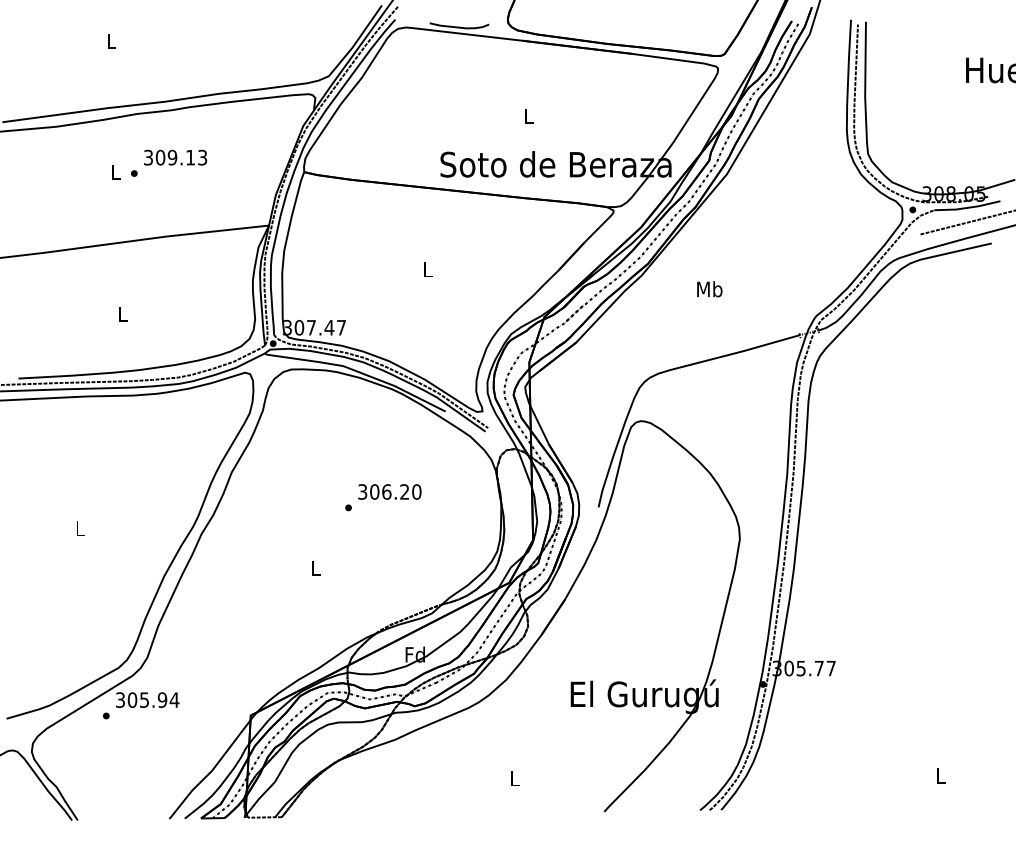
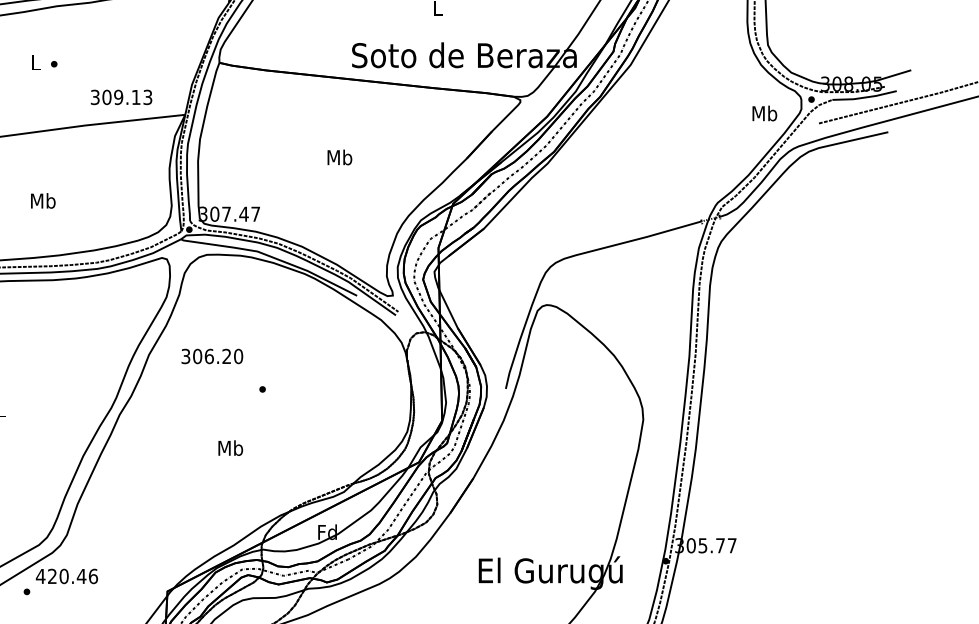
text: (175, 157) -> (121, 97), moved
text: (427, 269) -> (339, 157), L -> Mb
text: (709, 289) -> (764, 113), moved
text: (122, 314) -> (42, 201), L -> Mb
text: (389, 491) -> (211, 355), moved
text: (315, 568) -> (230, 448), L -> Mb
text: (147, 699) -> (67, 575), 305.94 -> 420.46

